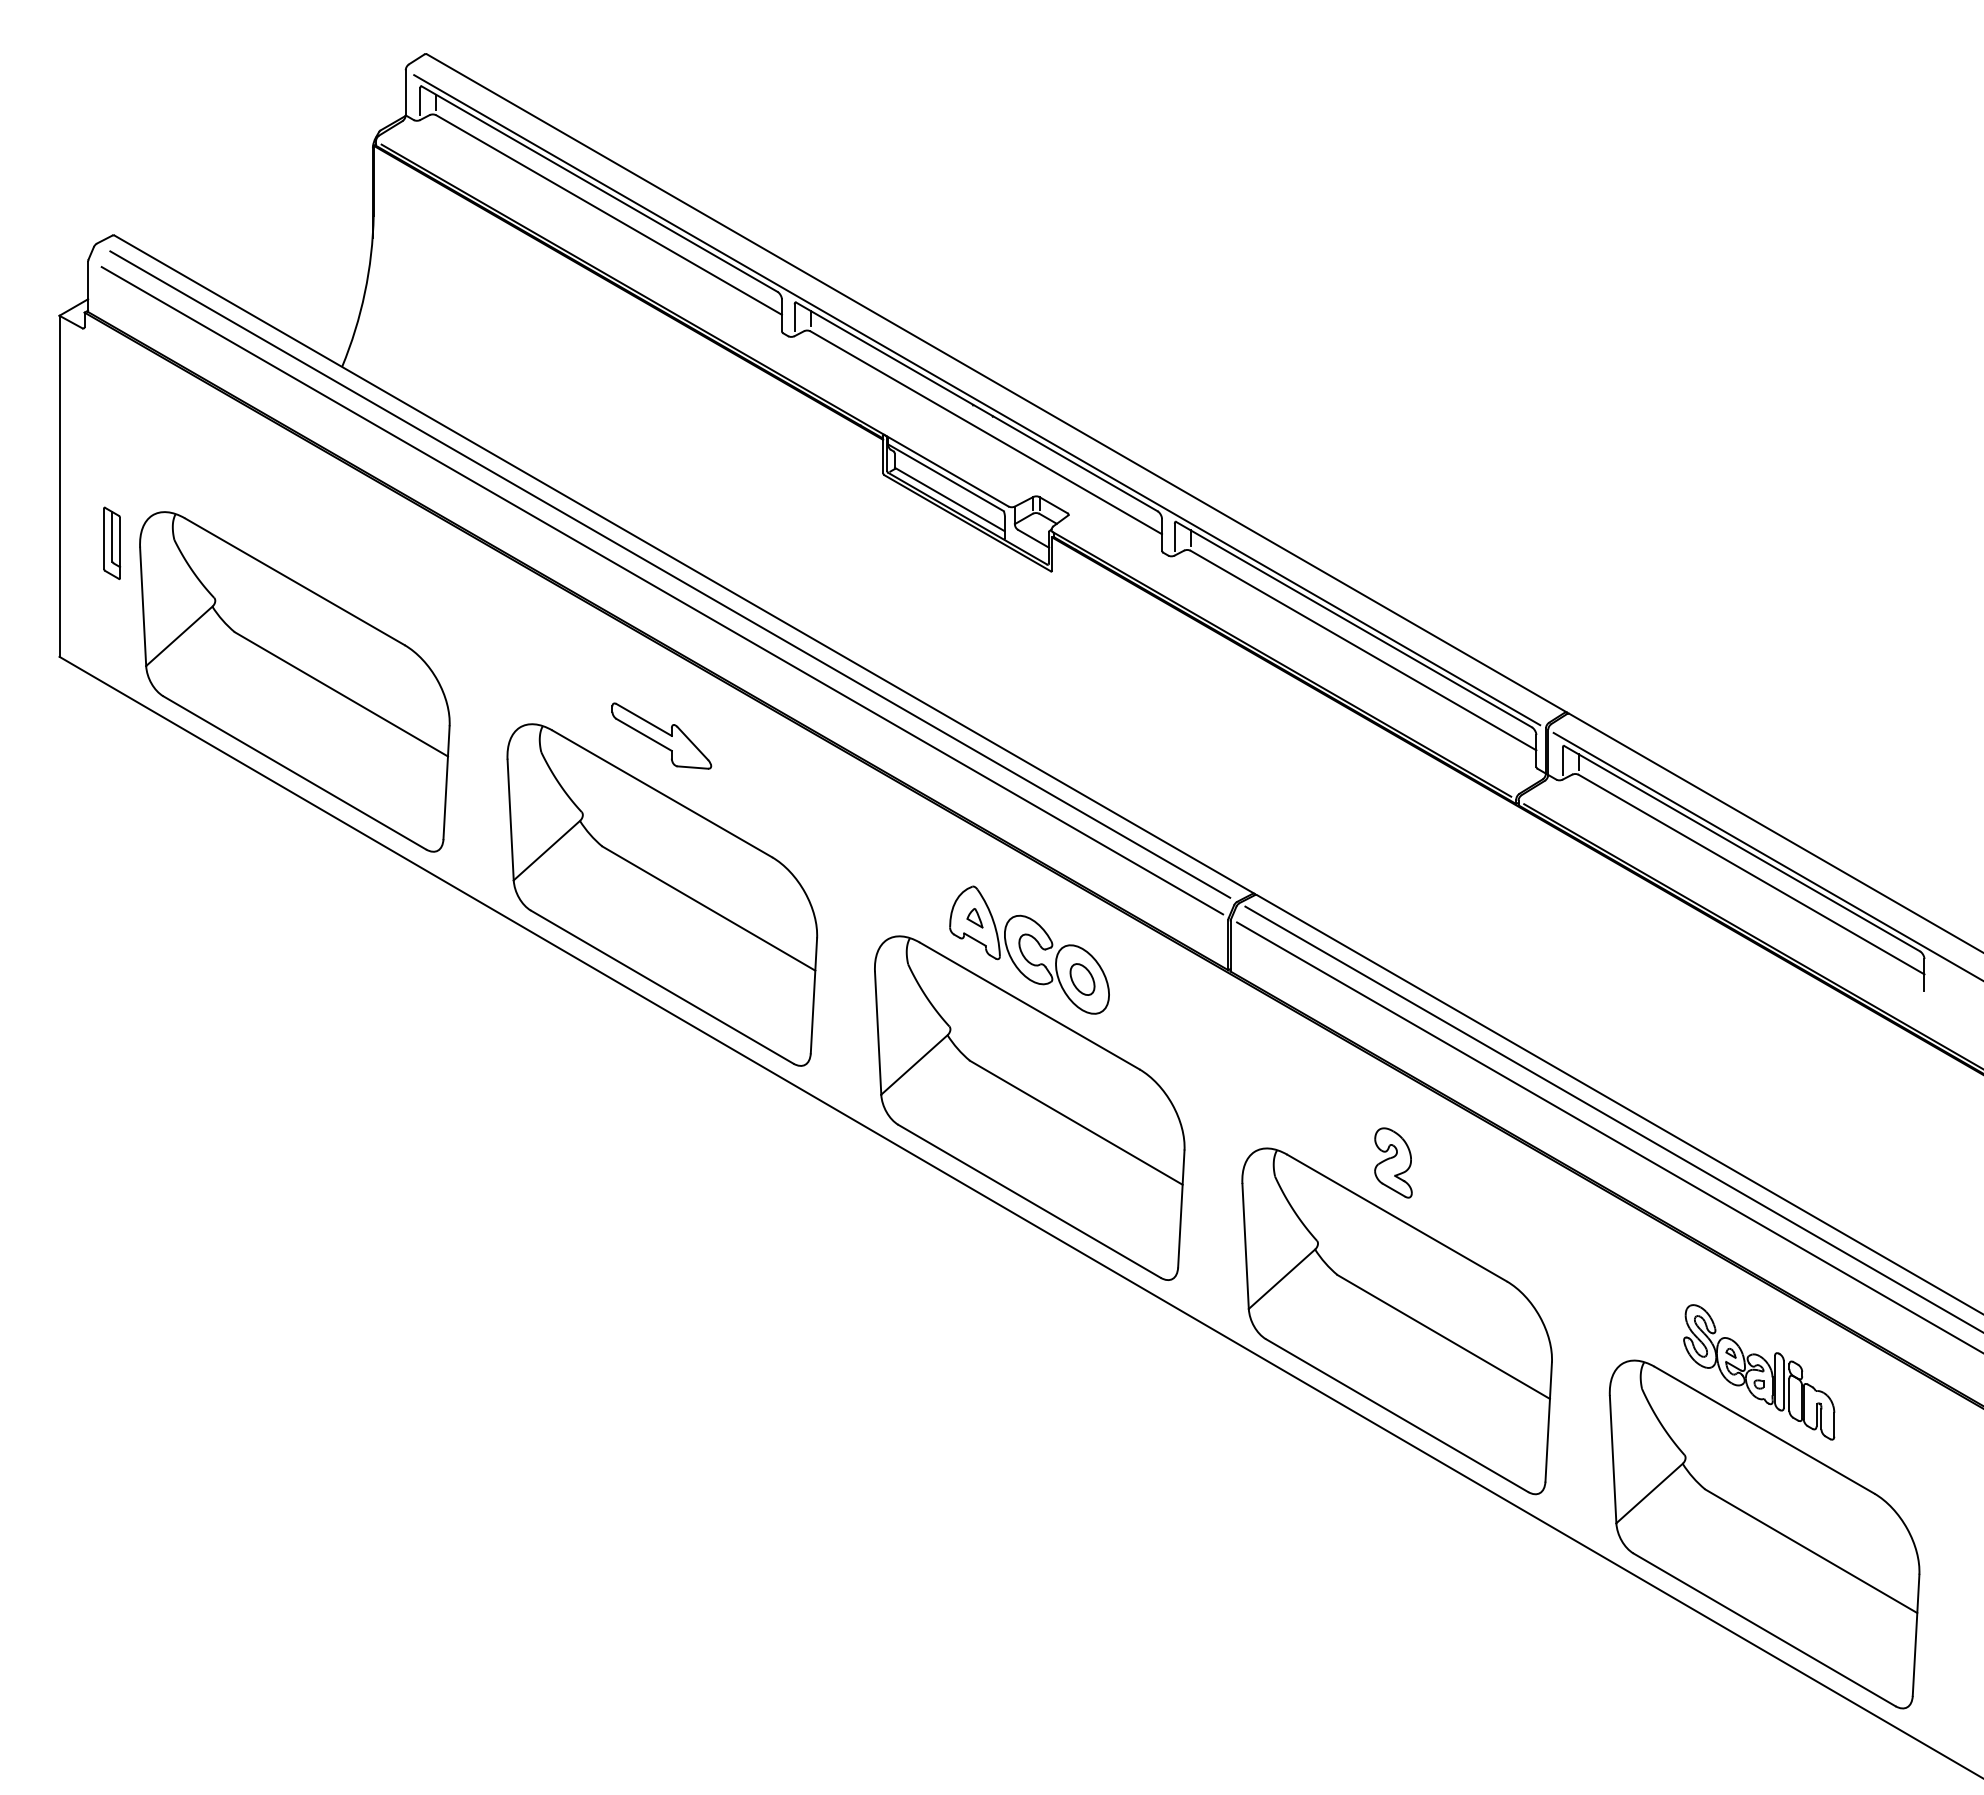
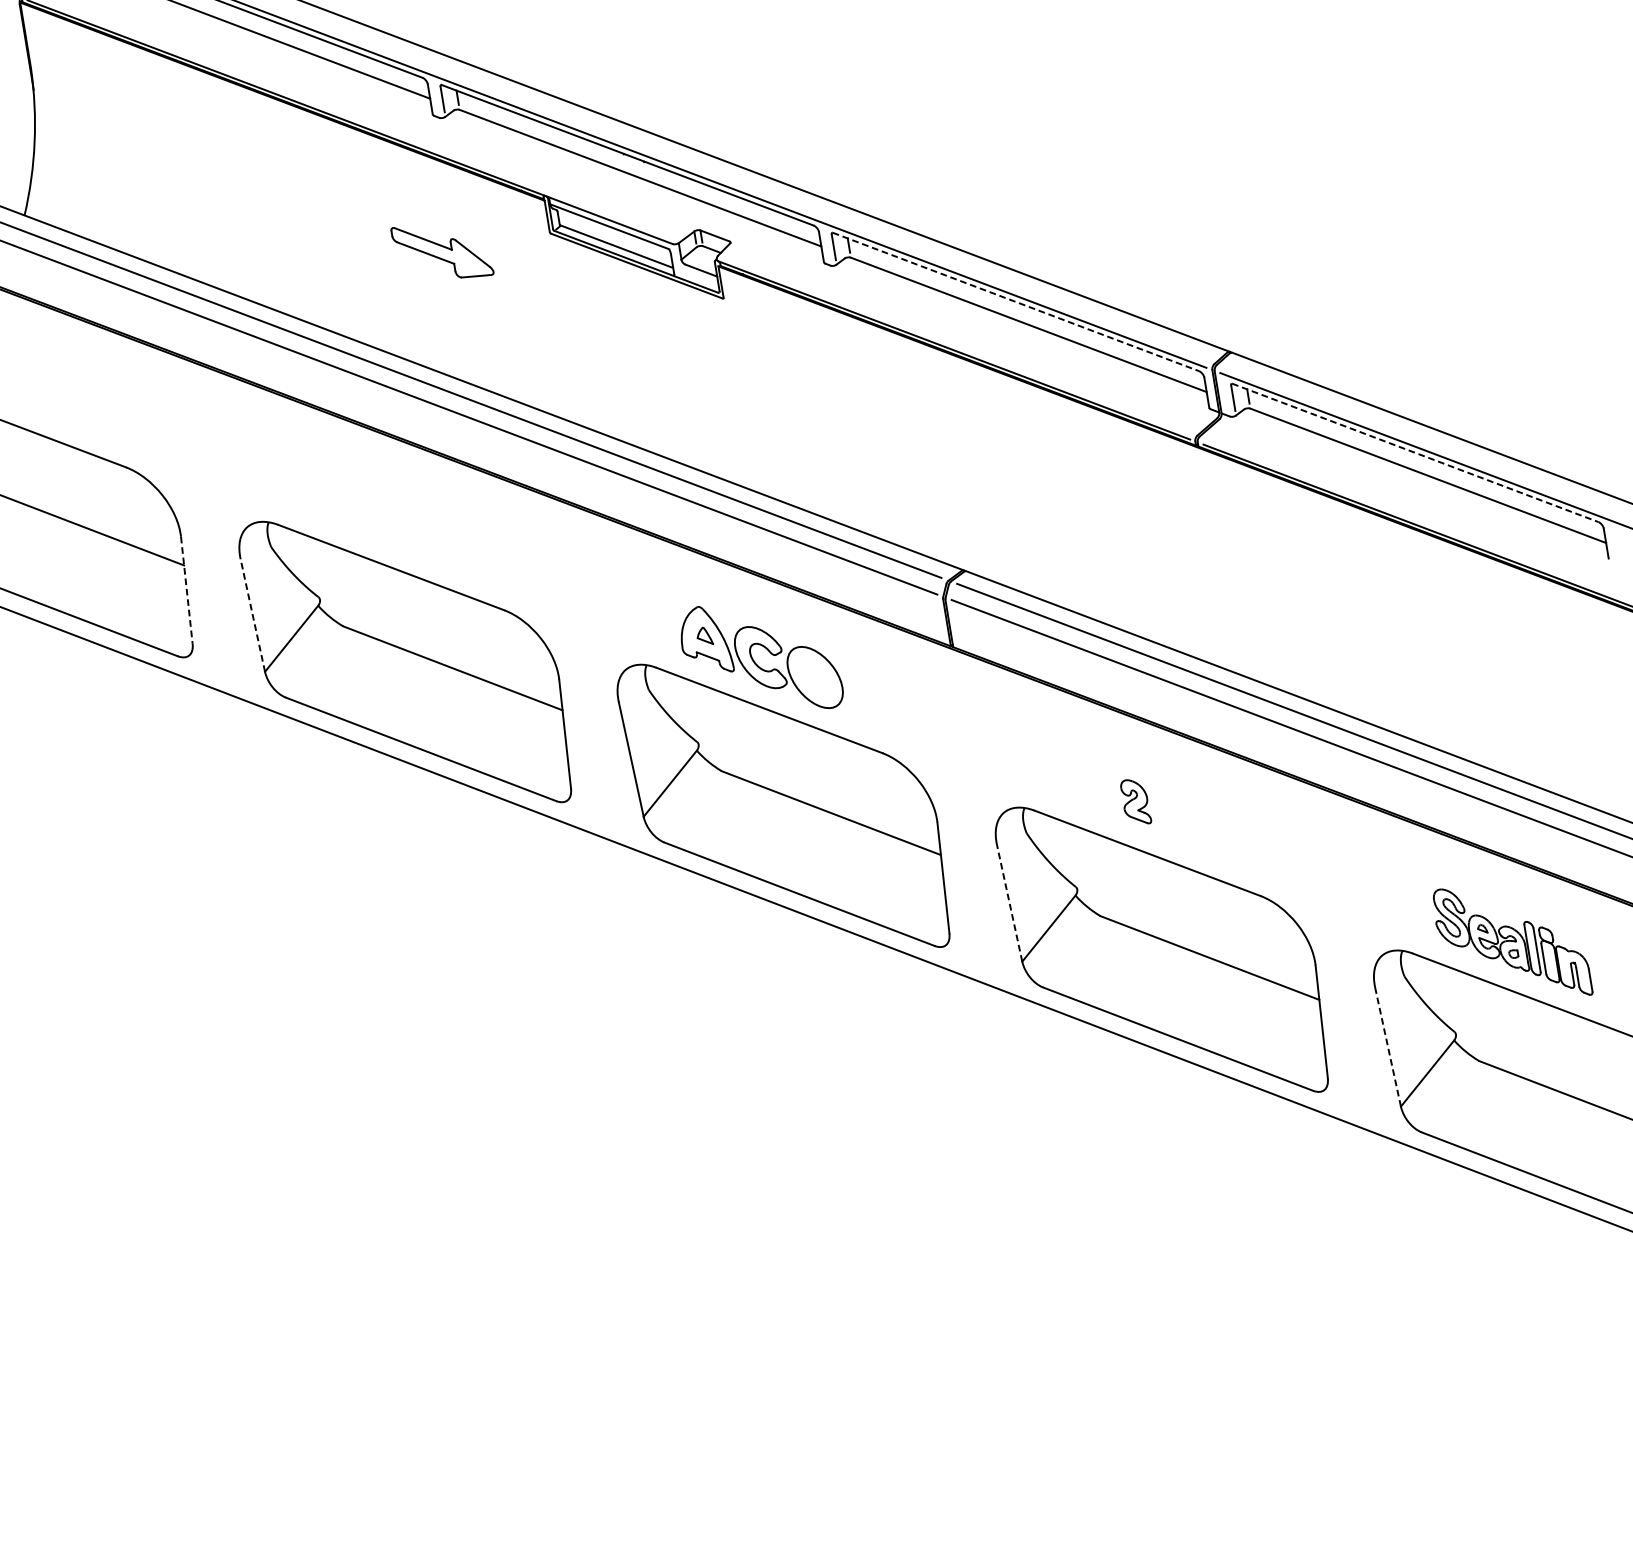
line: (1354, 624) -> (1016, 301), solid -> dashed
part: (661, 735) -> (442, 250), moved
line: (446, 782) -> (186, 590), solid -> dashed
line: (510, 819) -> (252, 615), solid -> dashed
line: (1742, 848) -> (1415, 452), solid -> dashed
part: (1082, 979) -> (815, 677), removed
part: (1393, 1162) -> (1135, 801), size x0.7
line: (1245, 1246) -> (1009, 903), solid -> dashed
line: (1613, 1459) -> (1388, 1047), solid -> dashed

